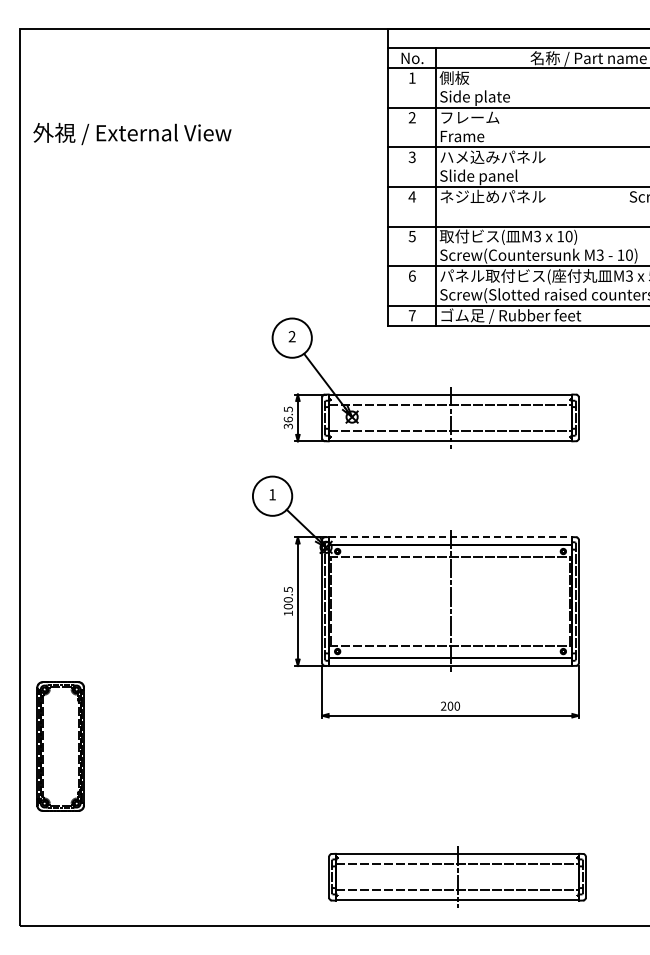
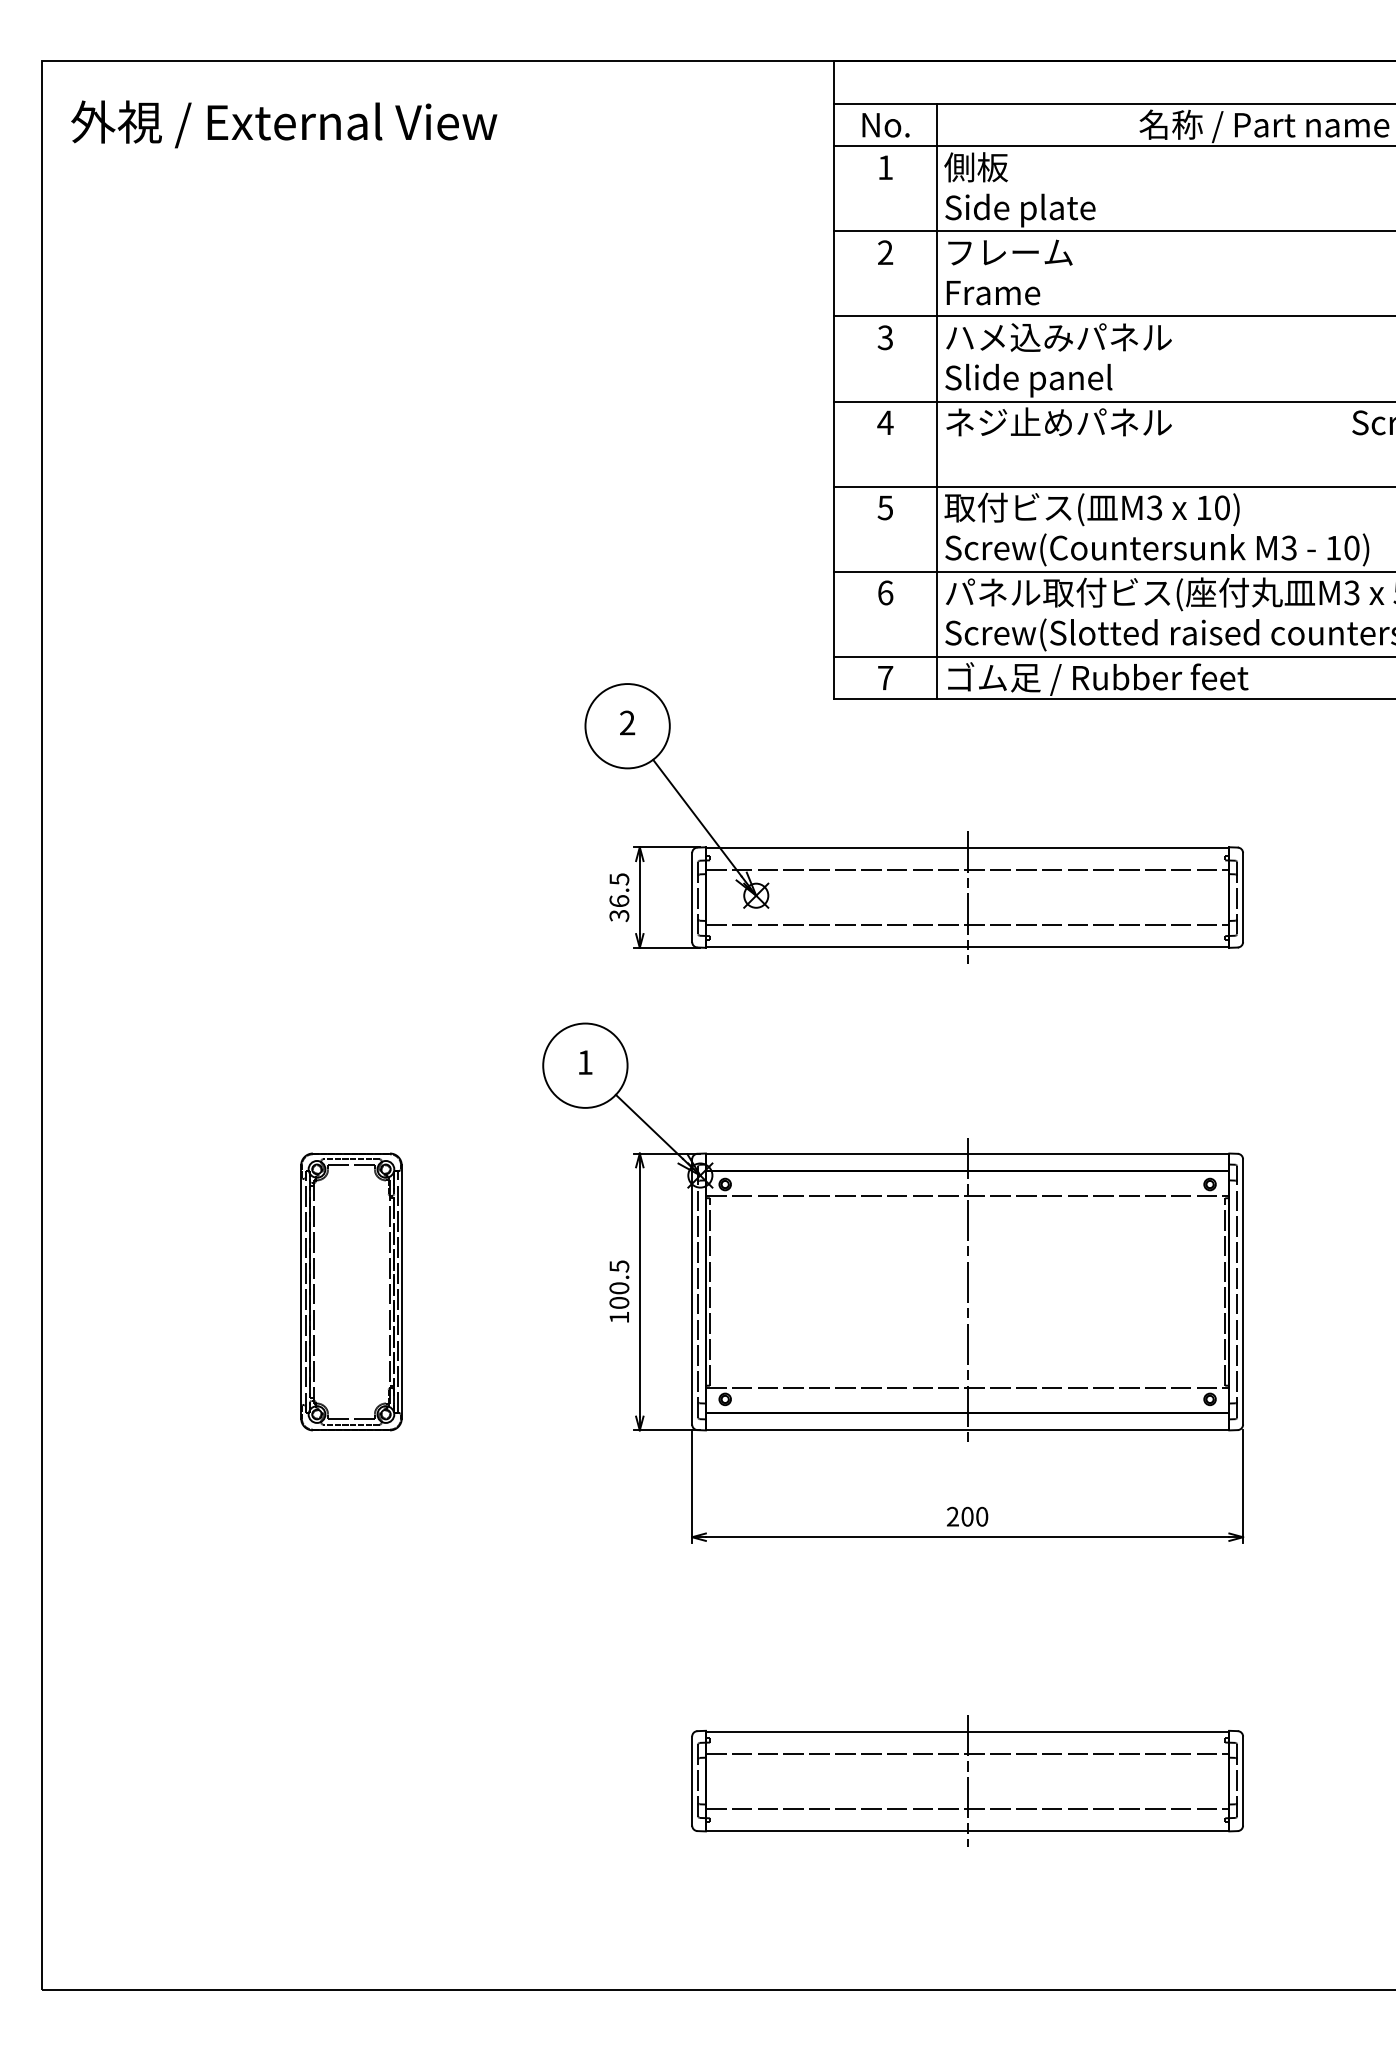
text: (132, 133) -> (284, 123), moved
line: (450, 537) -> (967, 1154), dashed -> solid
part: (60, 746) -> (351, 1291), moved
part: (457, 876) -> (967, 1779), moved

